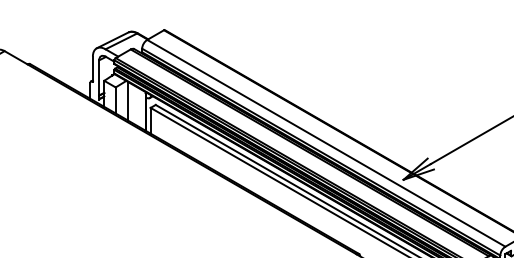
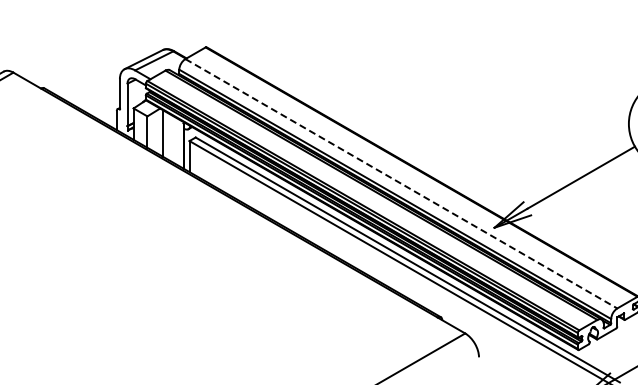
line: (326, 143) -> (401, 184), solid -> dashed

